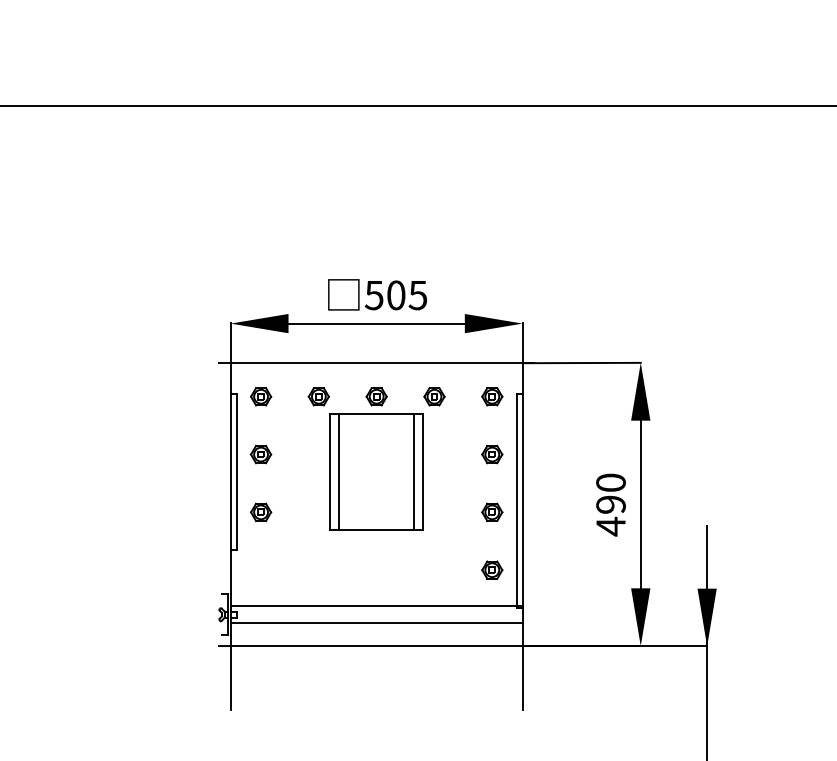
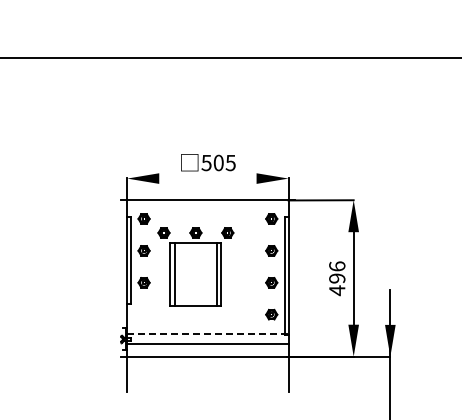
line: (375, 323) -> (207, 178), removed
part: (375, 457) -> (195, 266), moved
text: (611, 482) -> (337, 266), 490 -> 496
line: (375, 606) -> (207, 334), solid -> dashed

